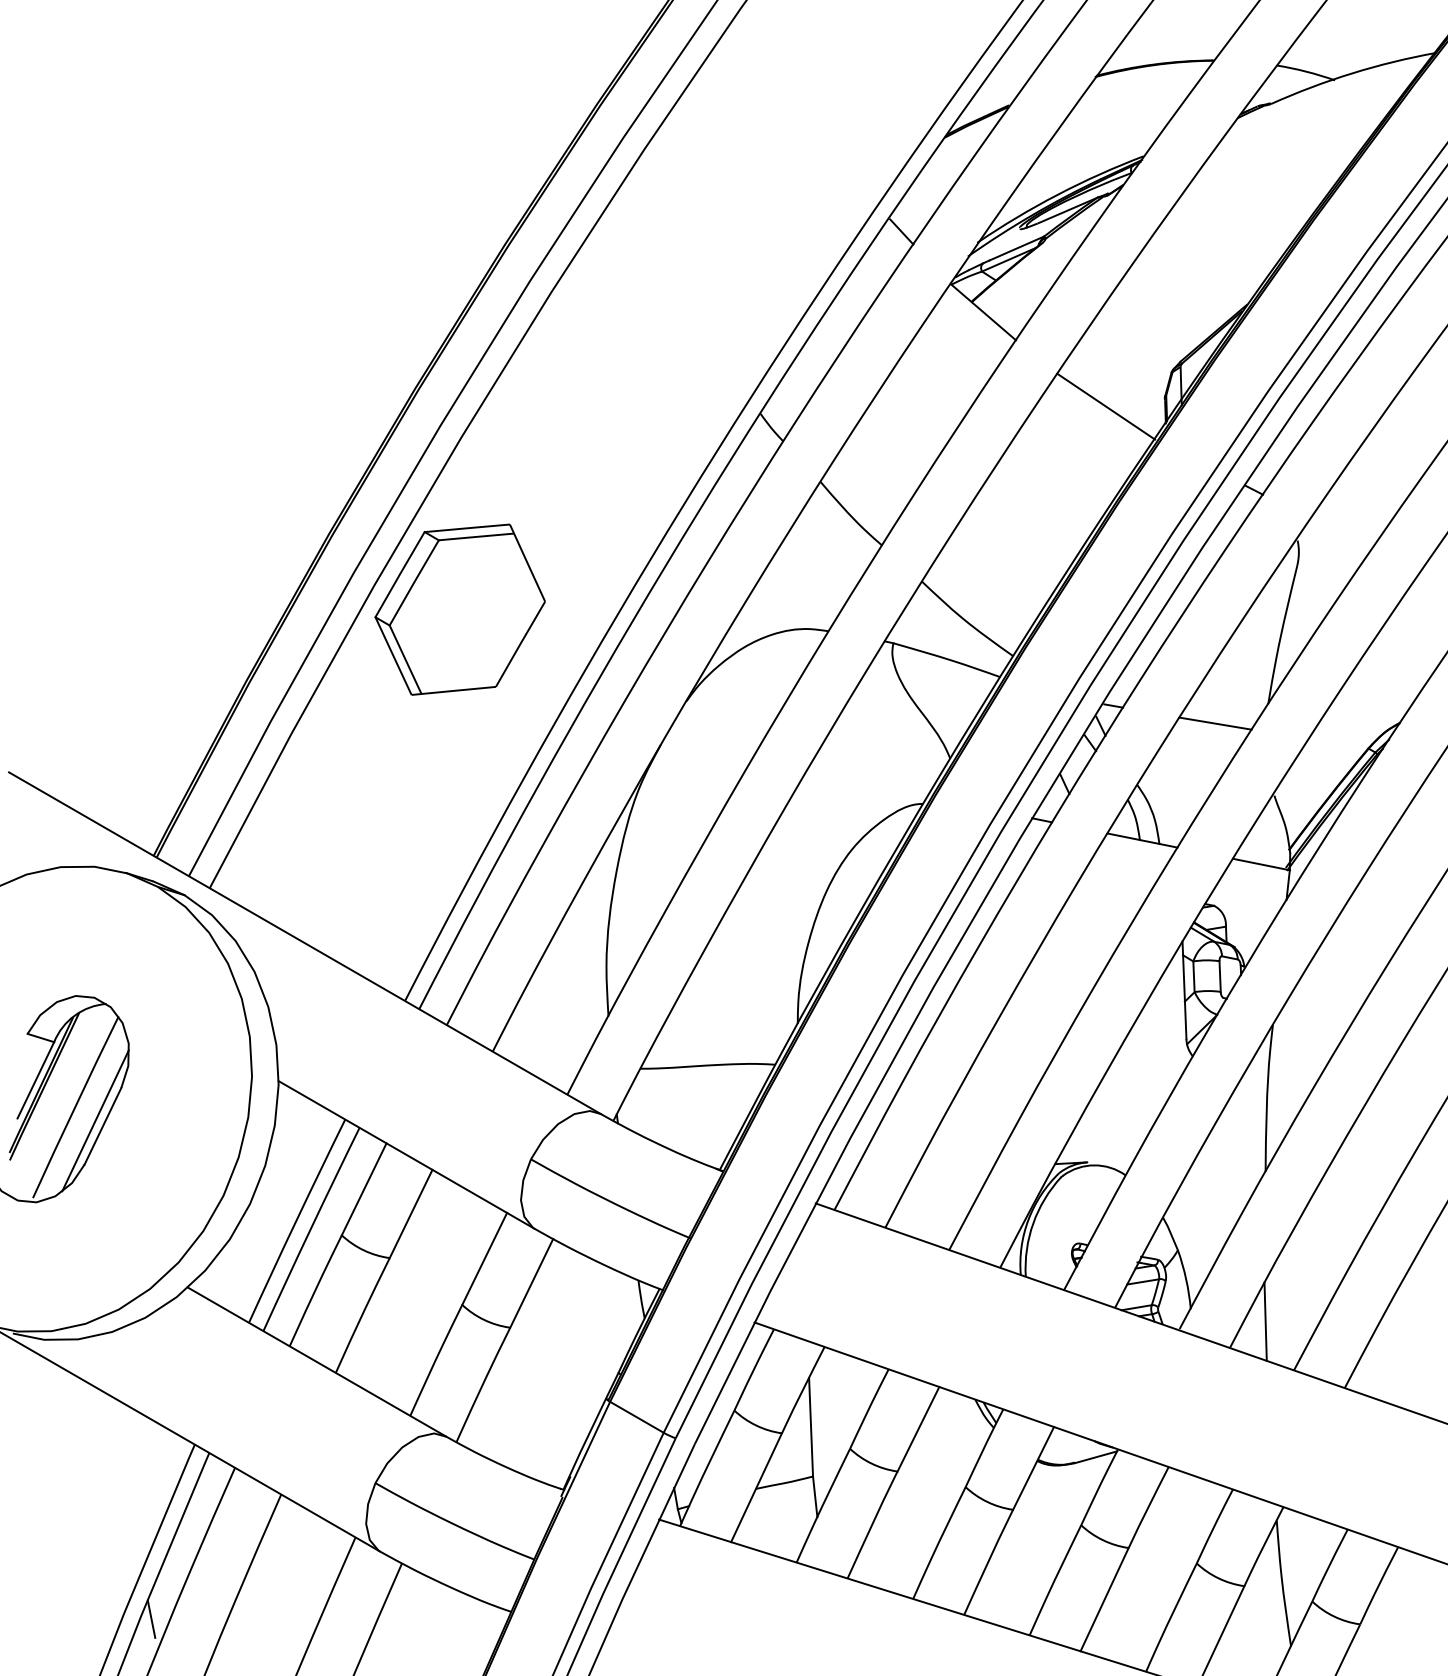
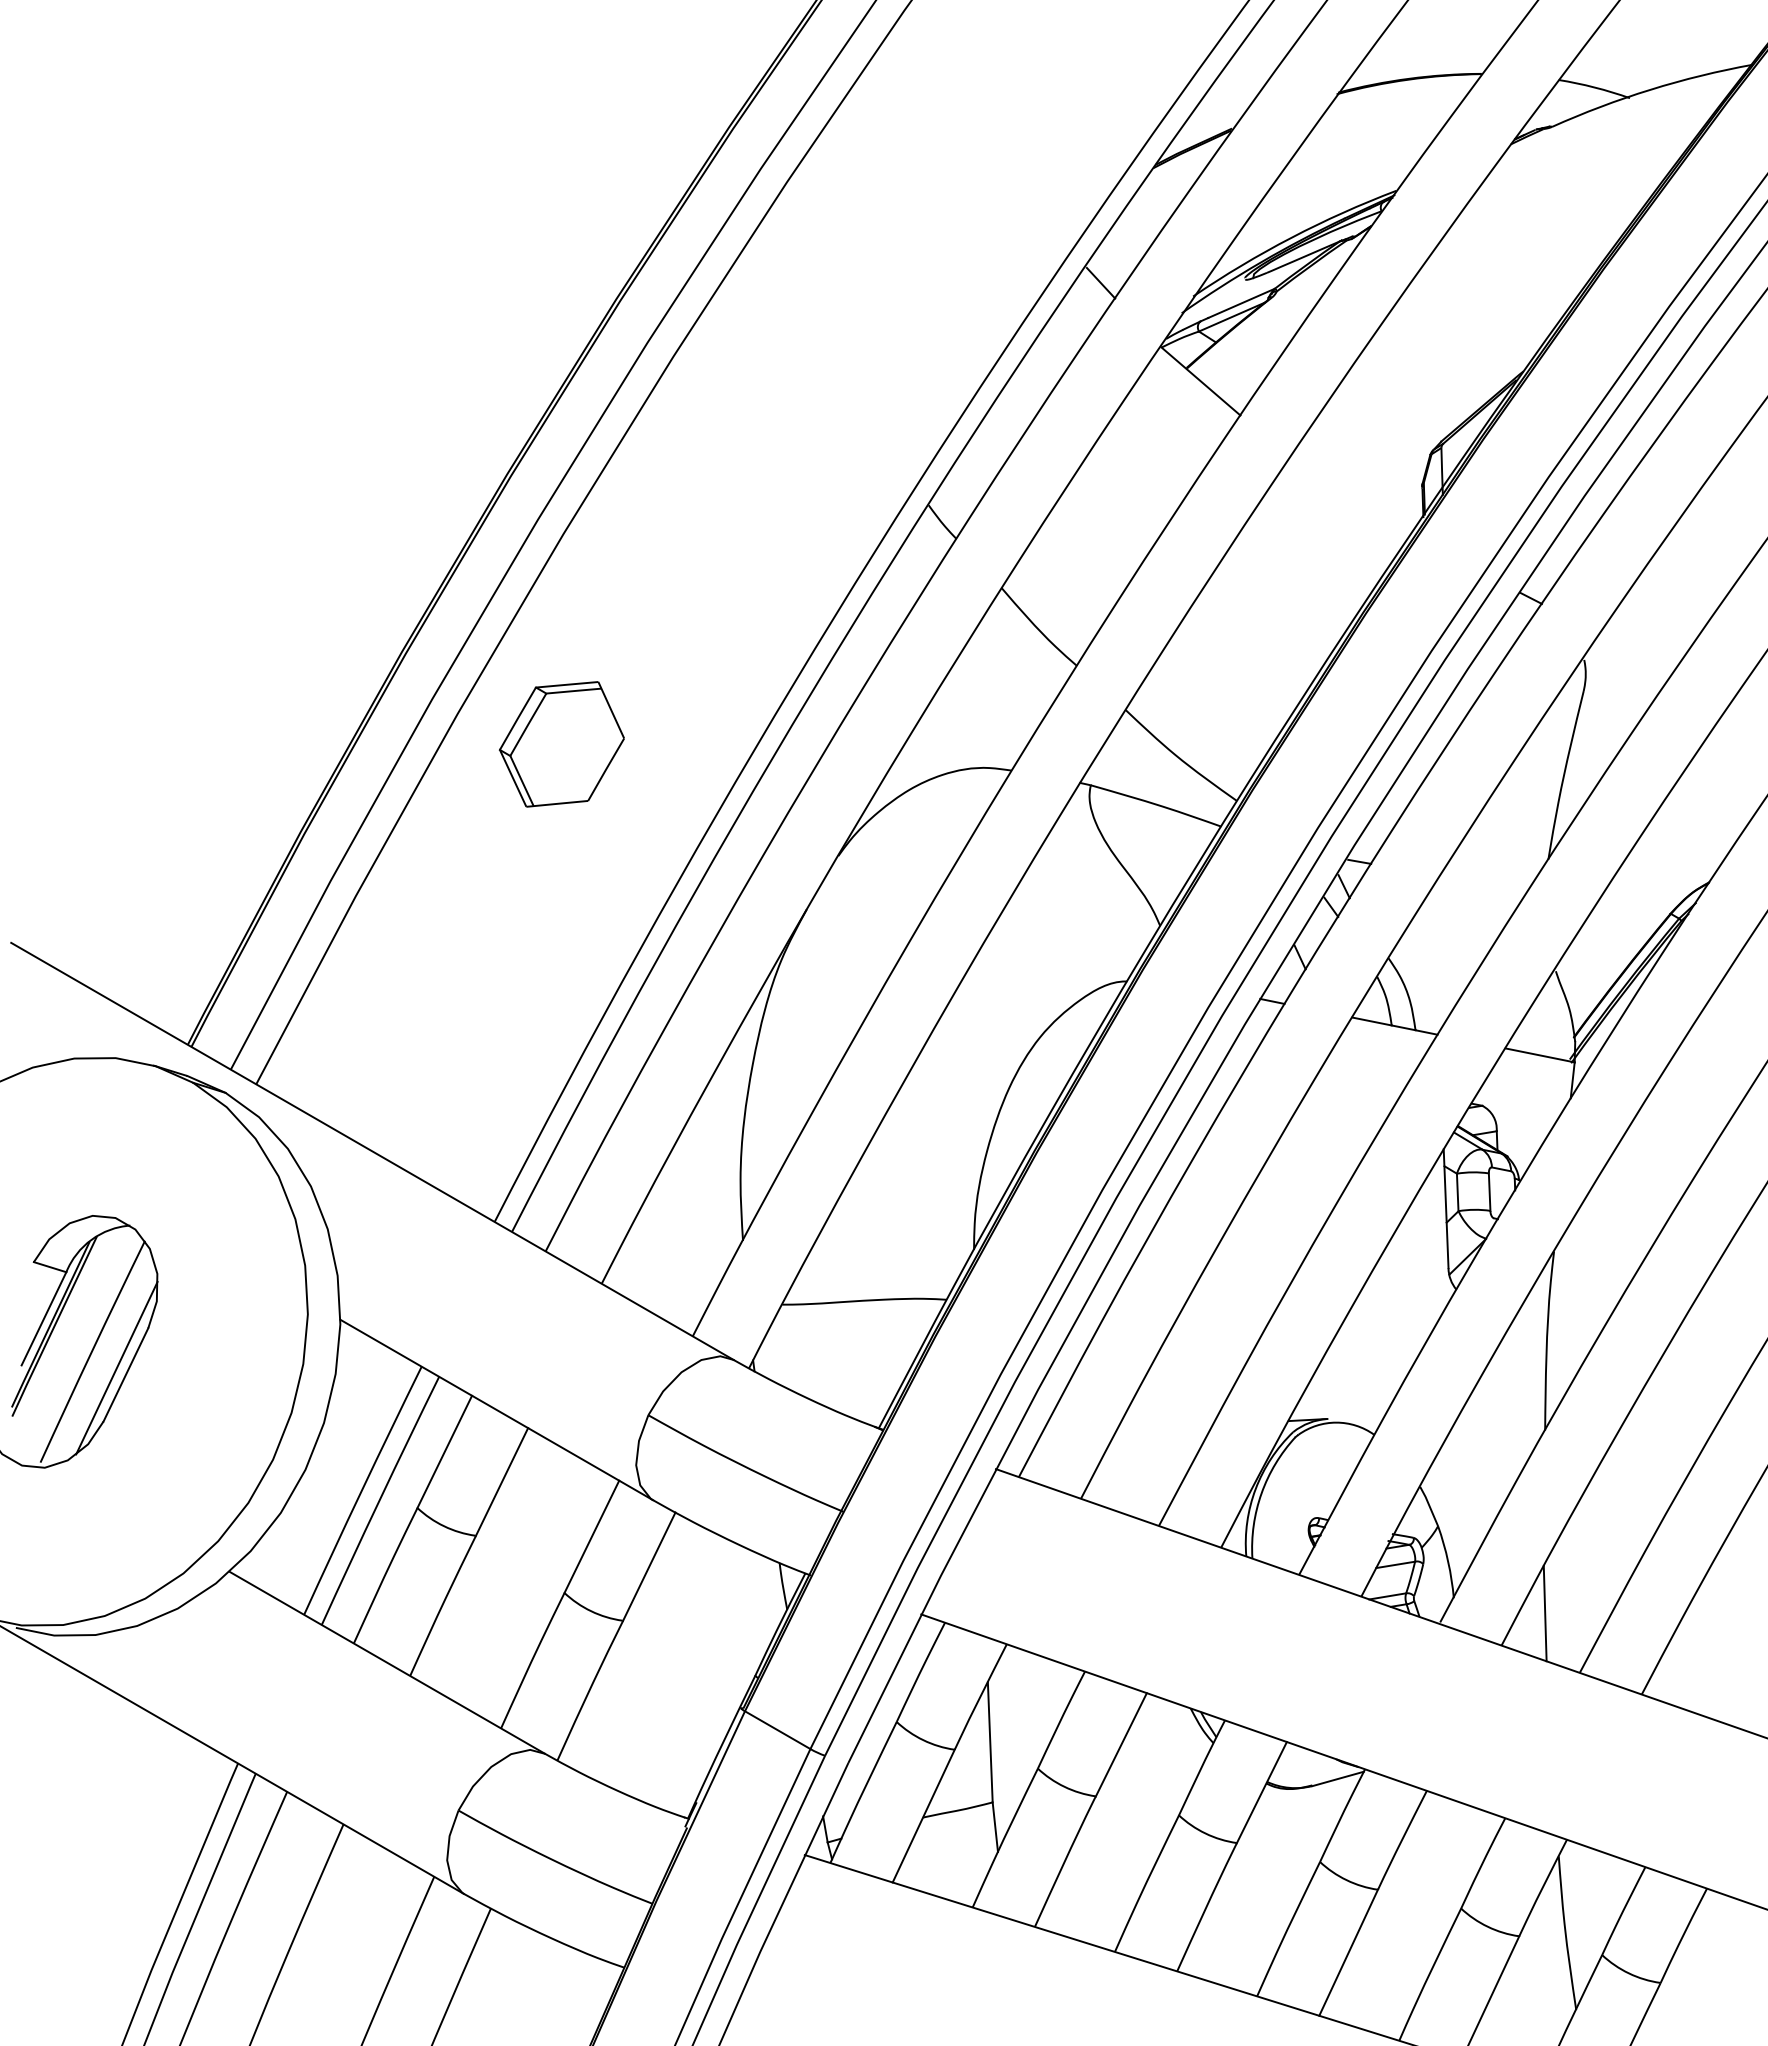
line: (1106, 406) -> (1350, 496), removed
part: (459, 609) -> (561, 744), size x0.6
line: (1215, 723) -> (1483, 883), removed
line: (150, 1619) -> (184, 1976), removed

